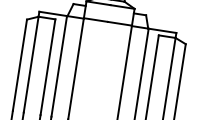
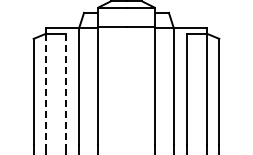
line: (31, 64) -> (46, 89), solid -> dashed
line: (48, 67) -> (66, 89), solid -> dashed

